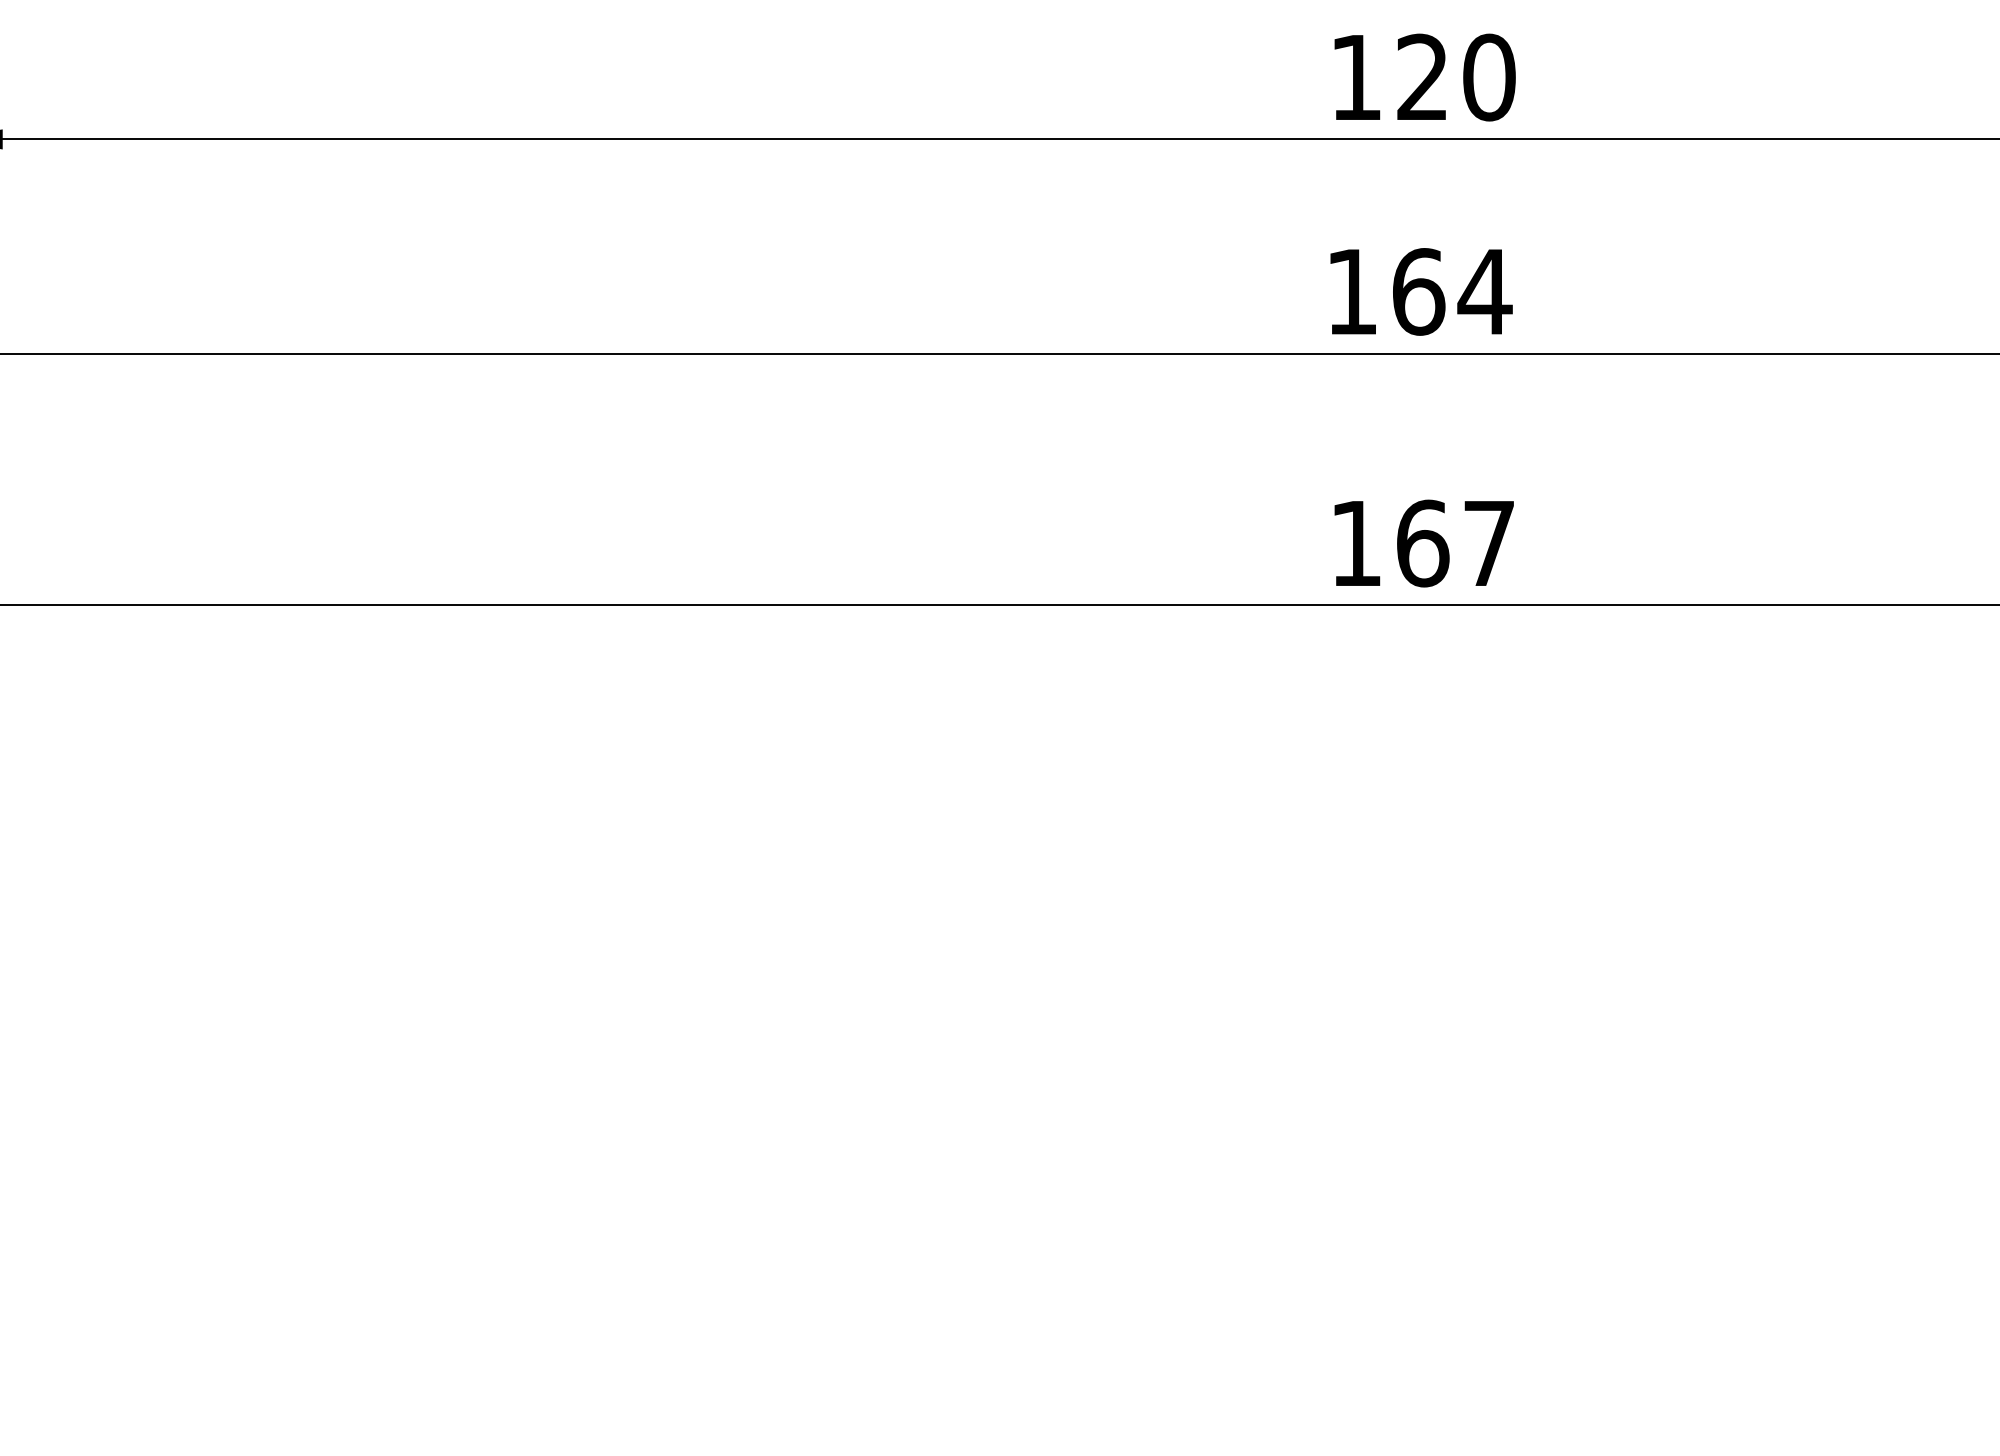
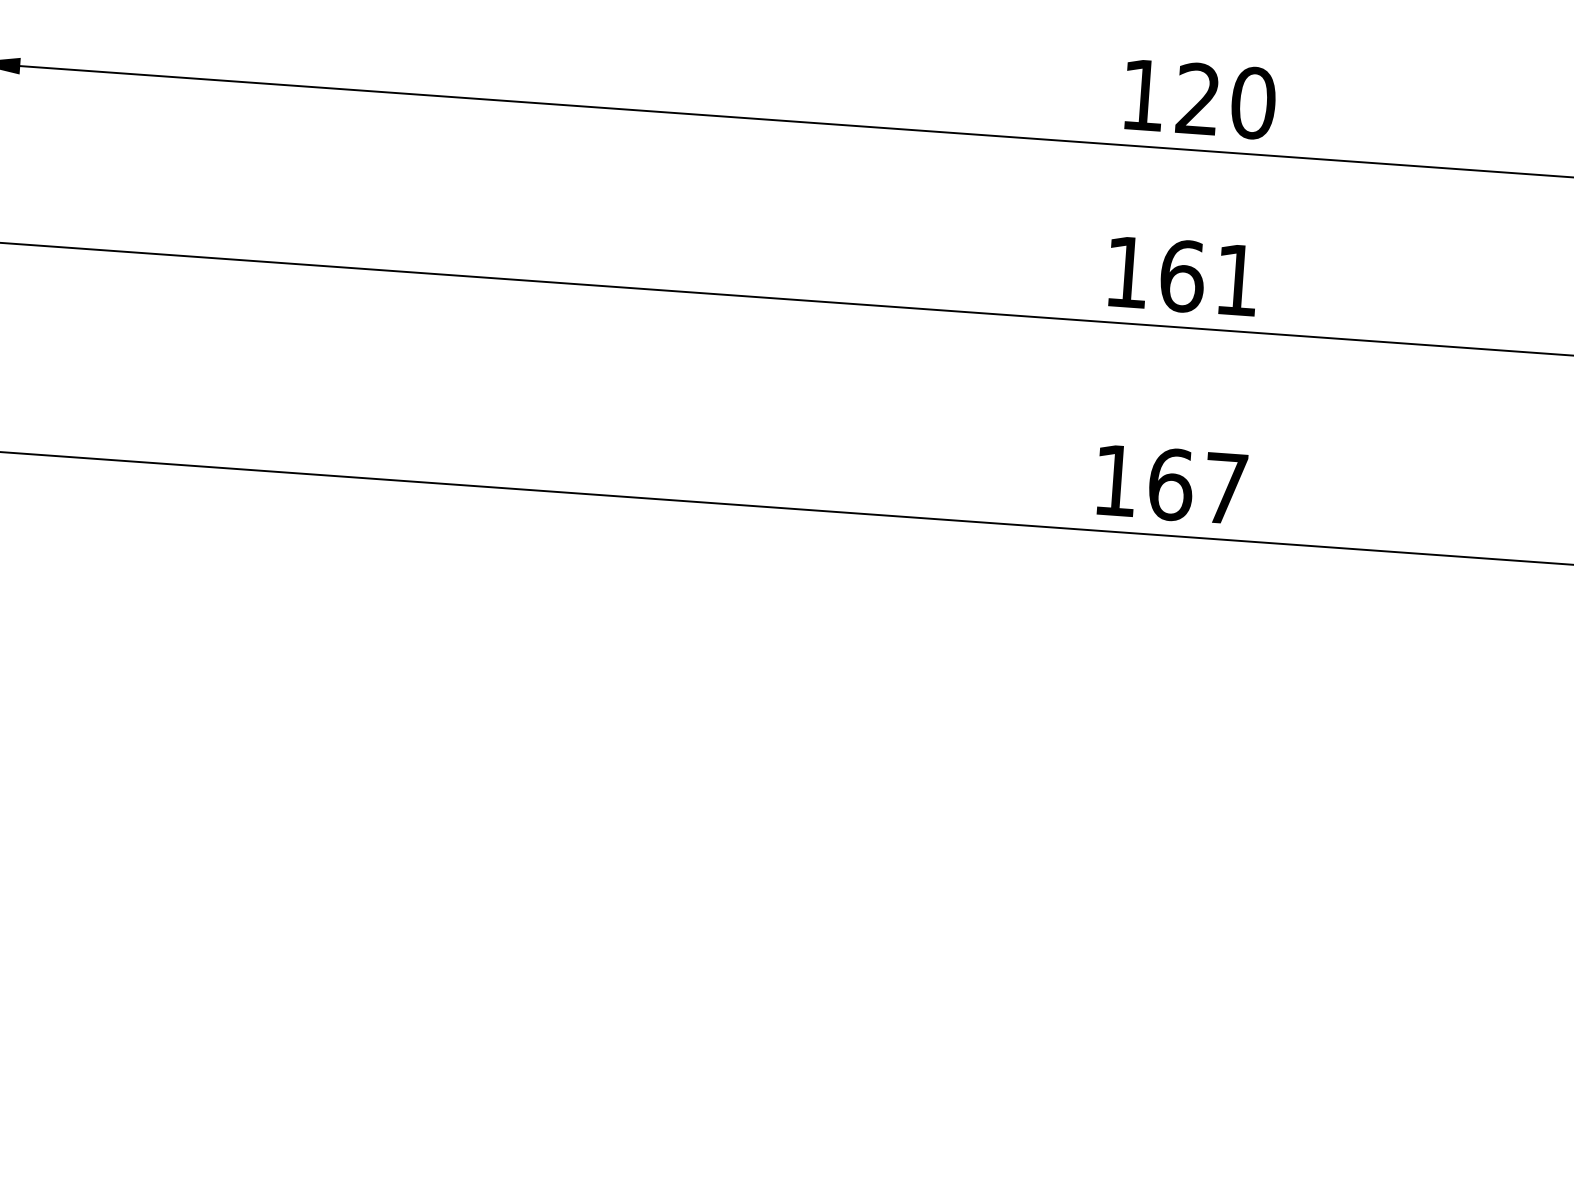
text: (1484, 291) -> (1236, 279), 164 -> 161

